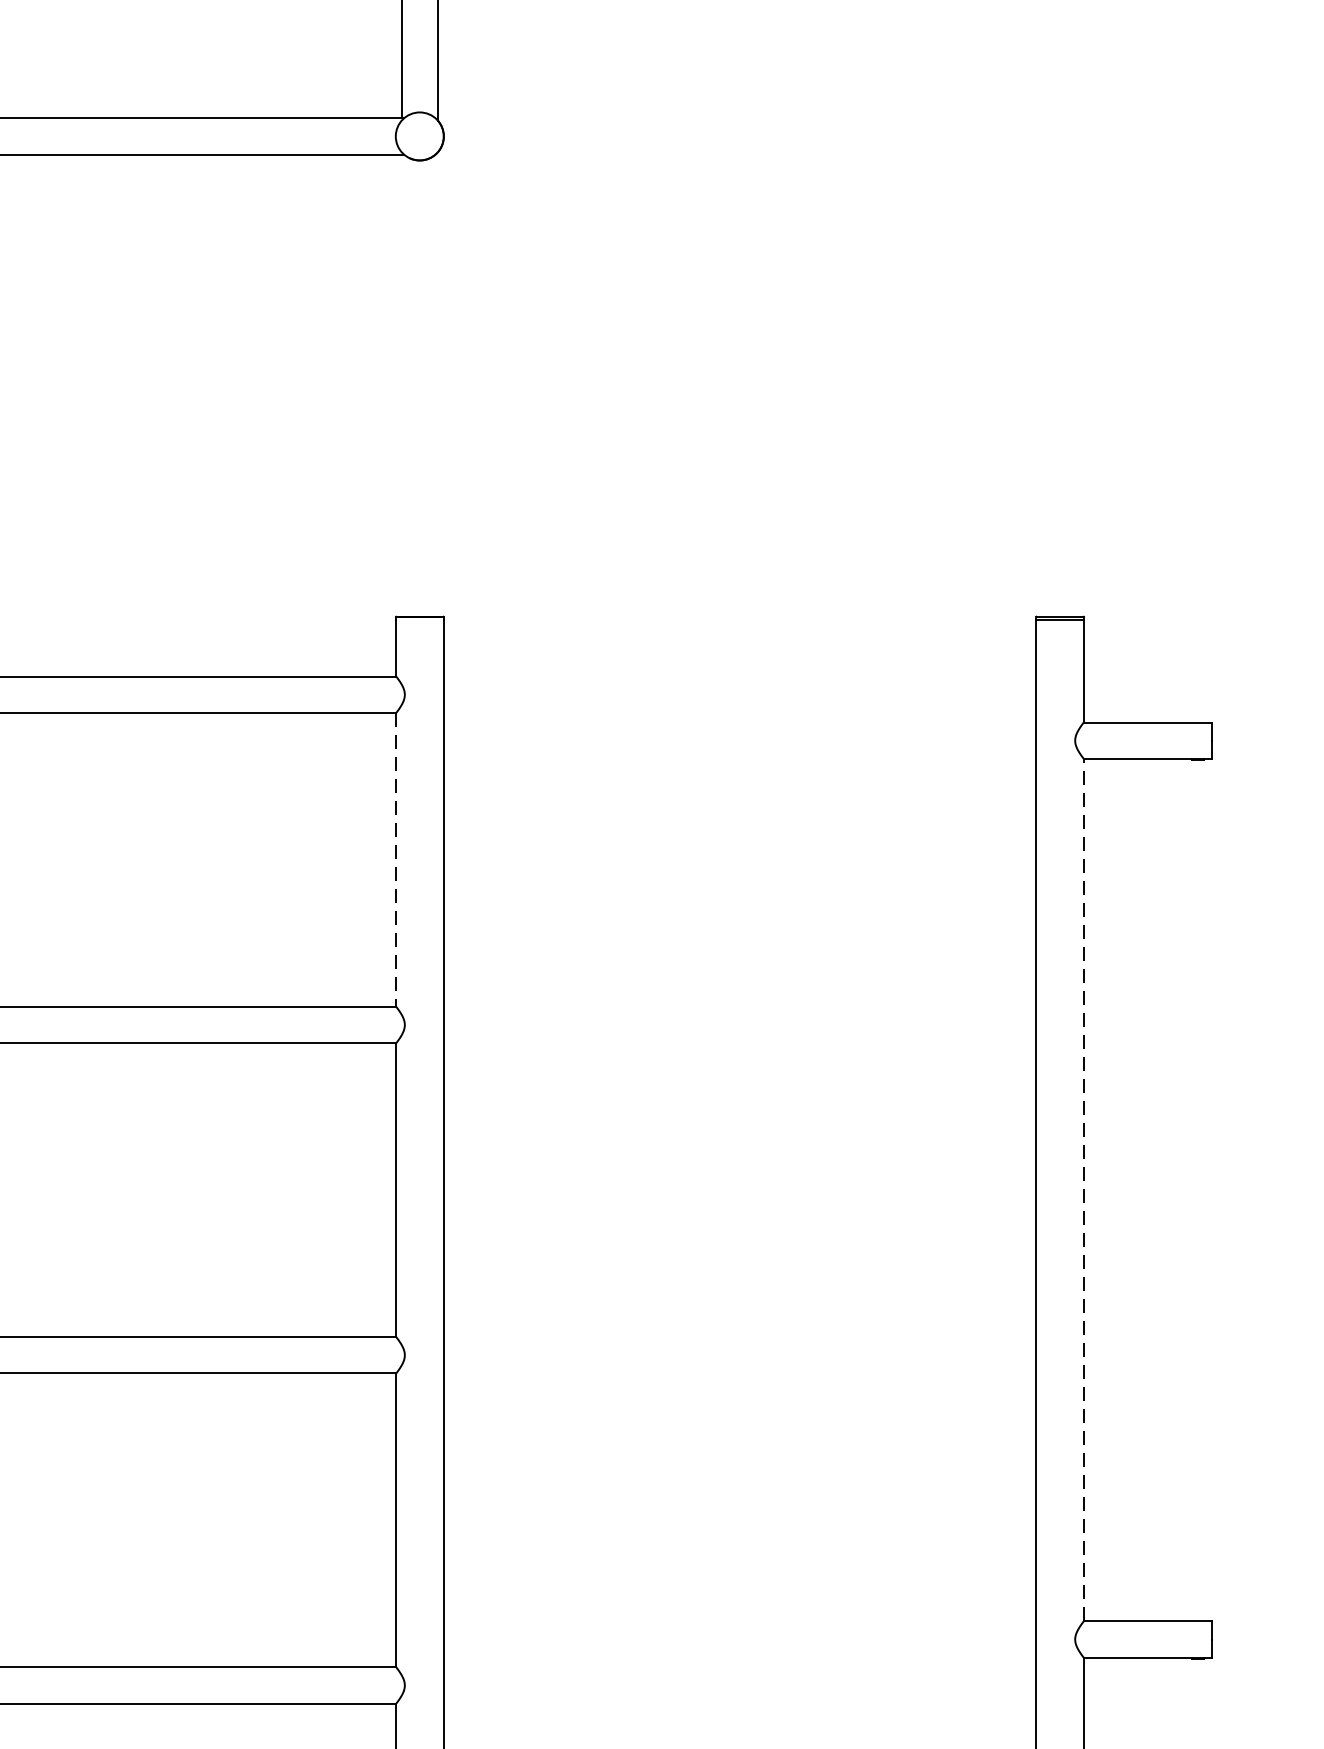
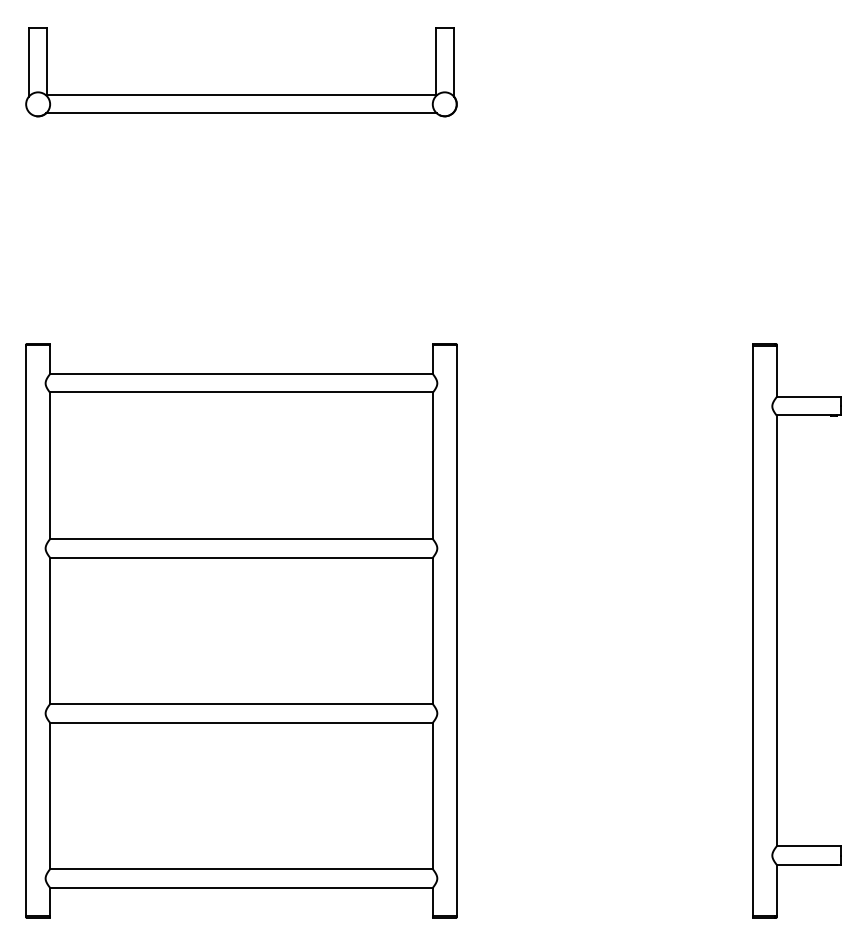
line: (395, 861) -> (432, 466), dashed -> solid
line: (1083, 1189) -> (776, 630), dashed -> solid

